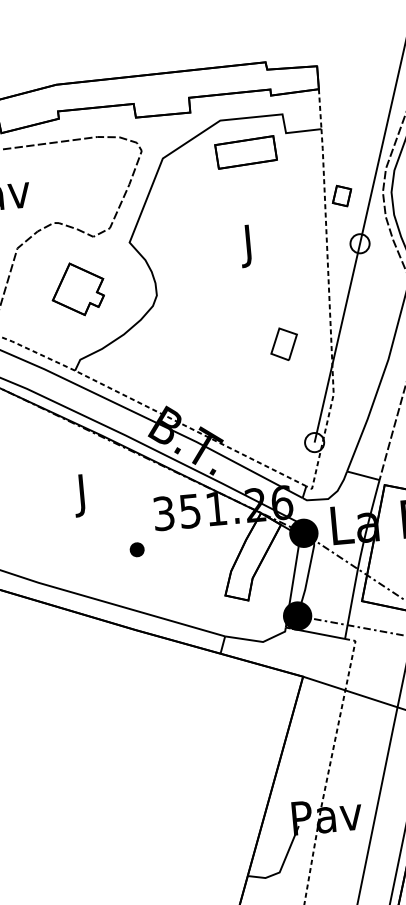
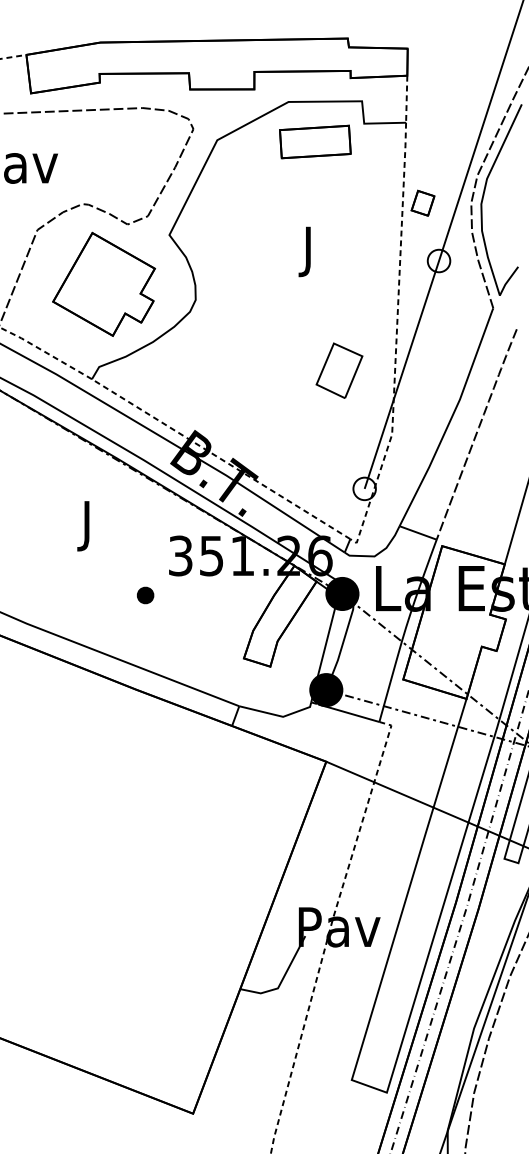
part: (77, 288) -> (103, 283), size x1.67
part: (284, 344) -> (339, 370), size x1.43

